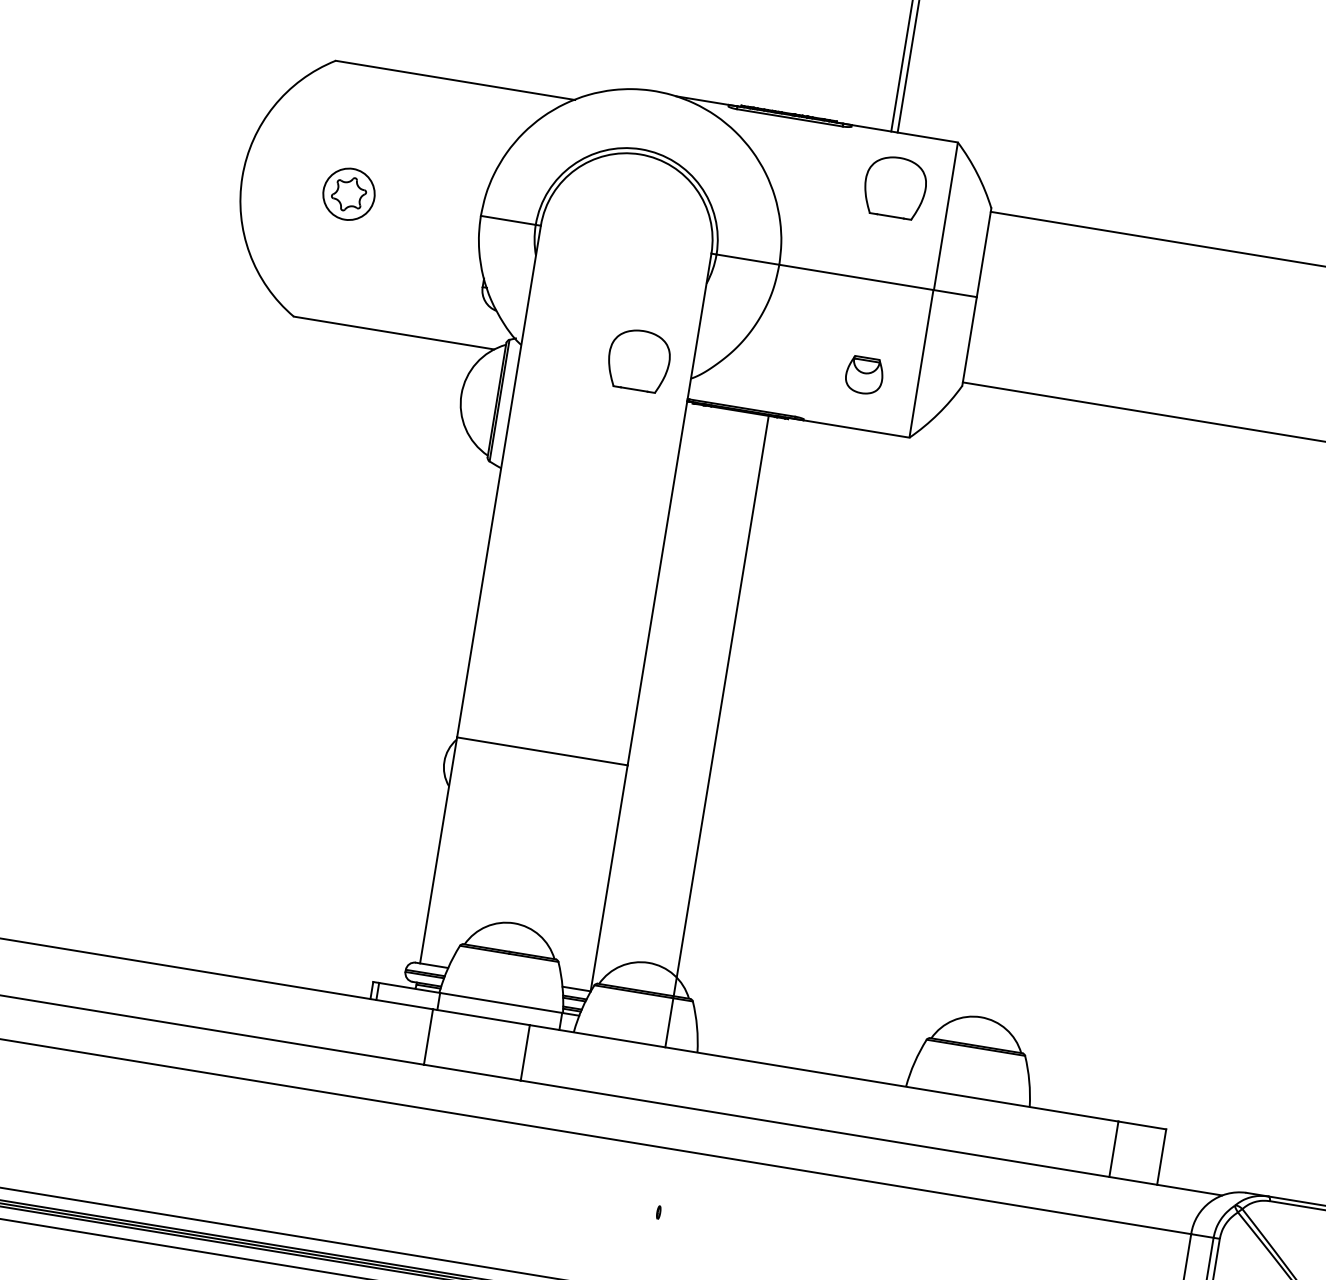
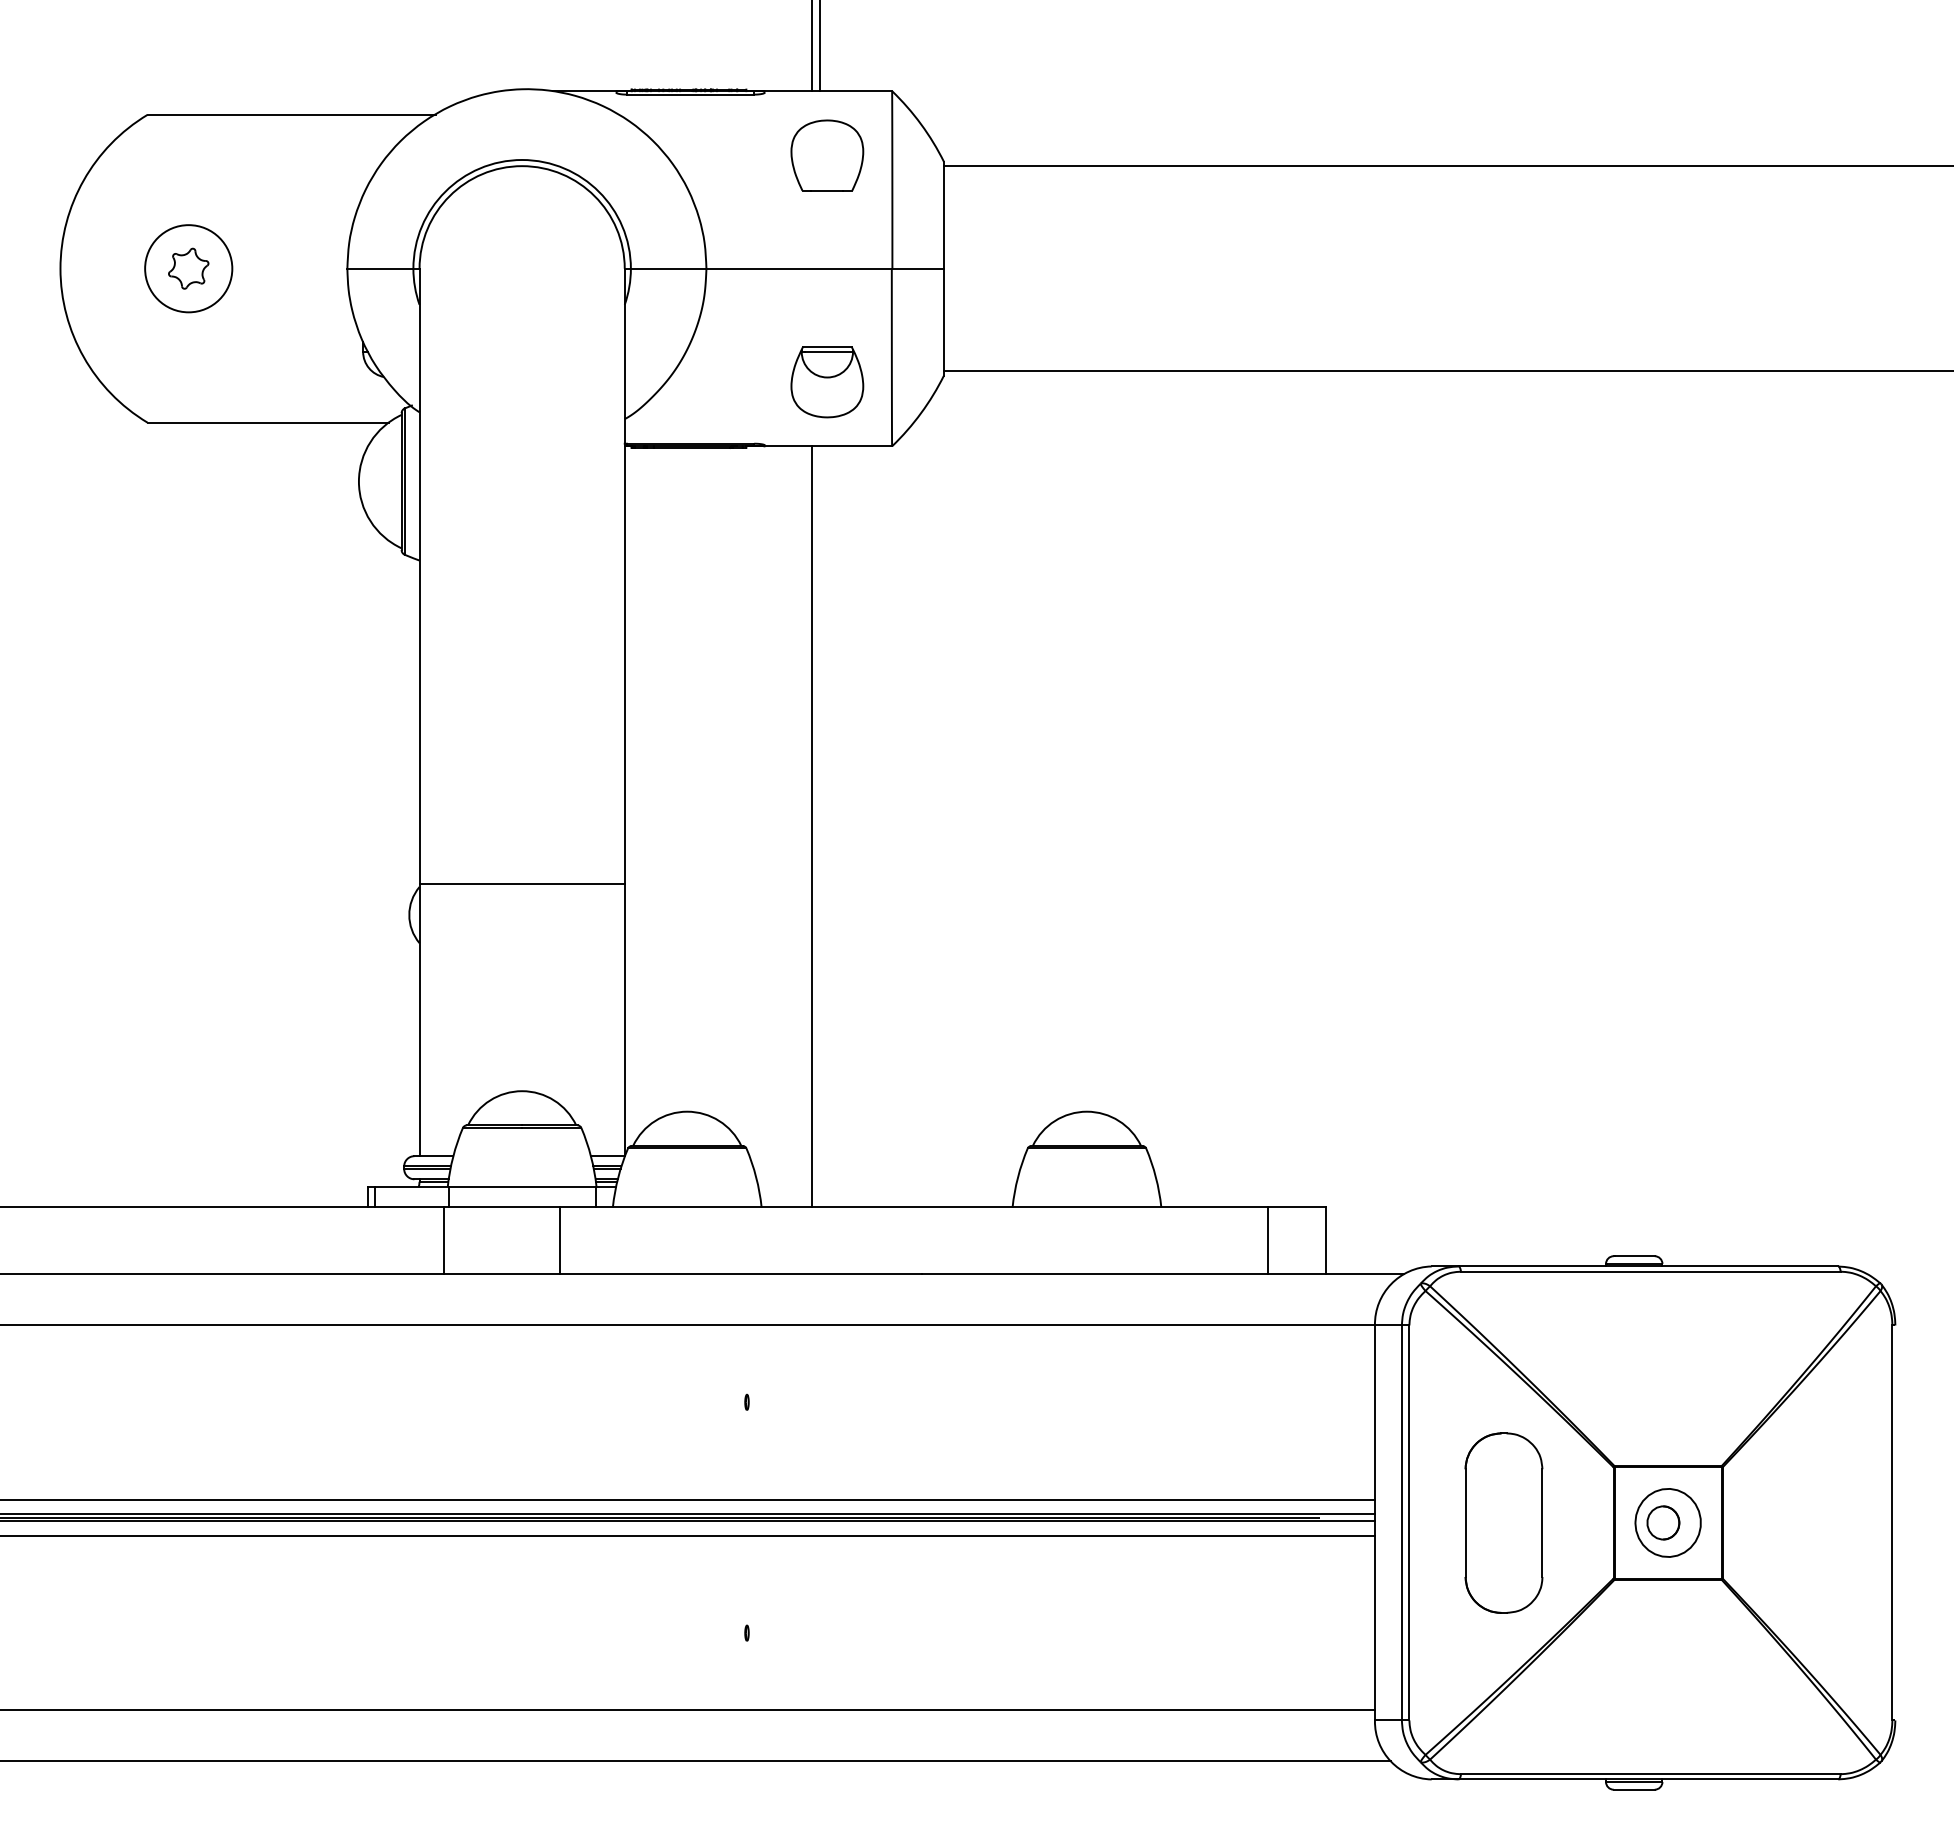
circle: (348, 194) -> (188, 268), size x1.43
part: (639, 360) -> (560, 407), removed
part: (864, 375) -> (827, 382), size x1.67
line: (716, 730) -> (811, 826), moved

